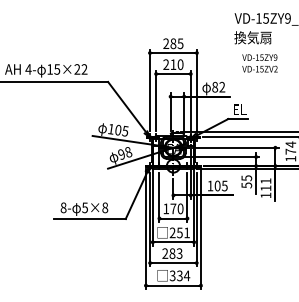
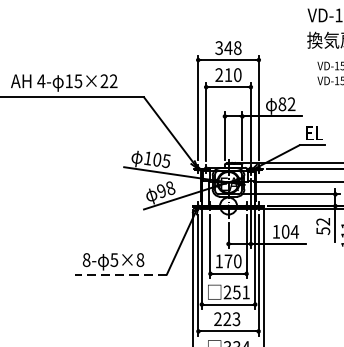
text: (173, 43) -> (228, 47), 285 -> 348
text: (246, 178) -> (322, 222), 55 -> 52
text: (224, 185) -> (294, 231), 105 -> 104
line: (90, 219) -> (121, 275), solid -> dashed
text: (172, 253) -> (227, 319), 283 -> 223

